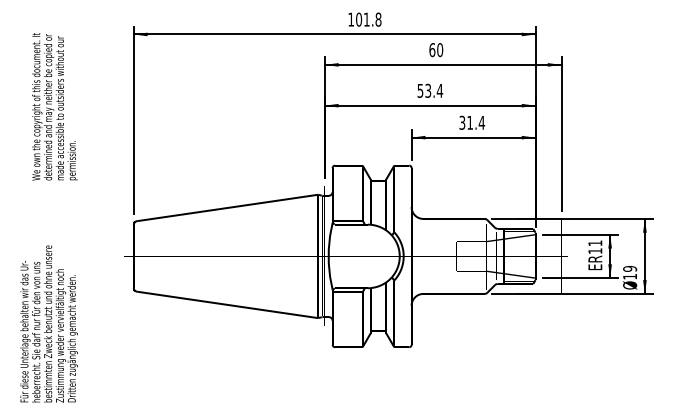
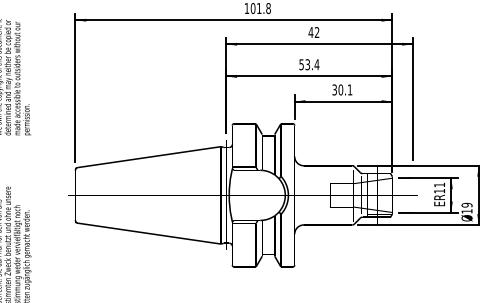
text: (436, 50) -> (314, 32), 60 -> 42
text: (476, 122) -> (345, 89), 31.4 -> 30.1

